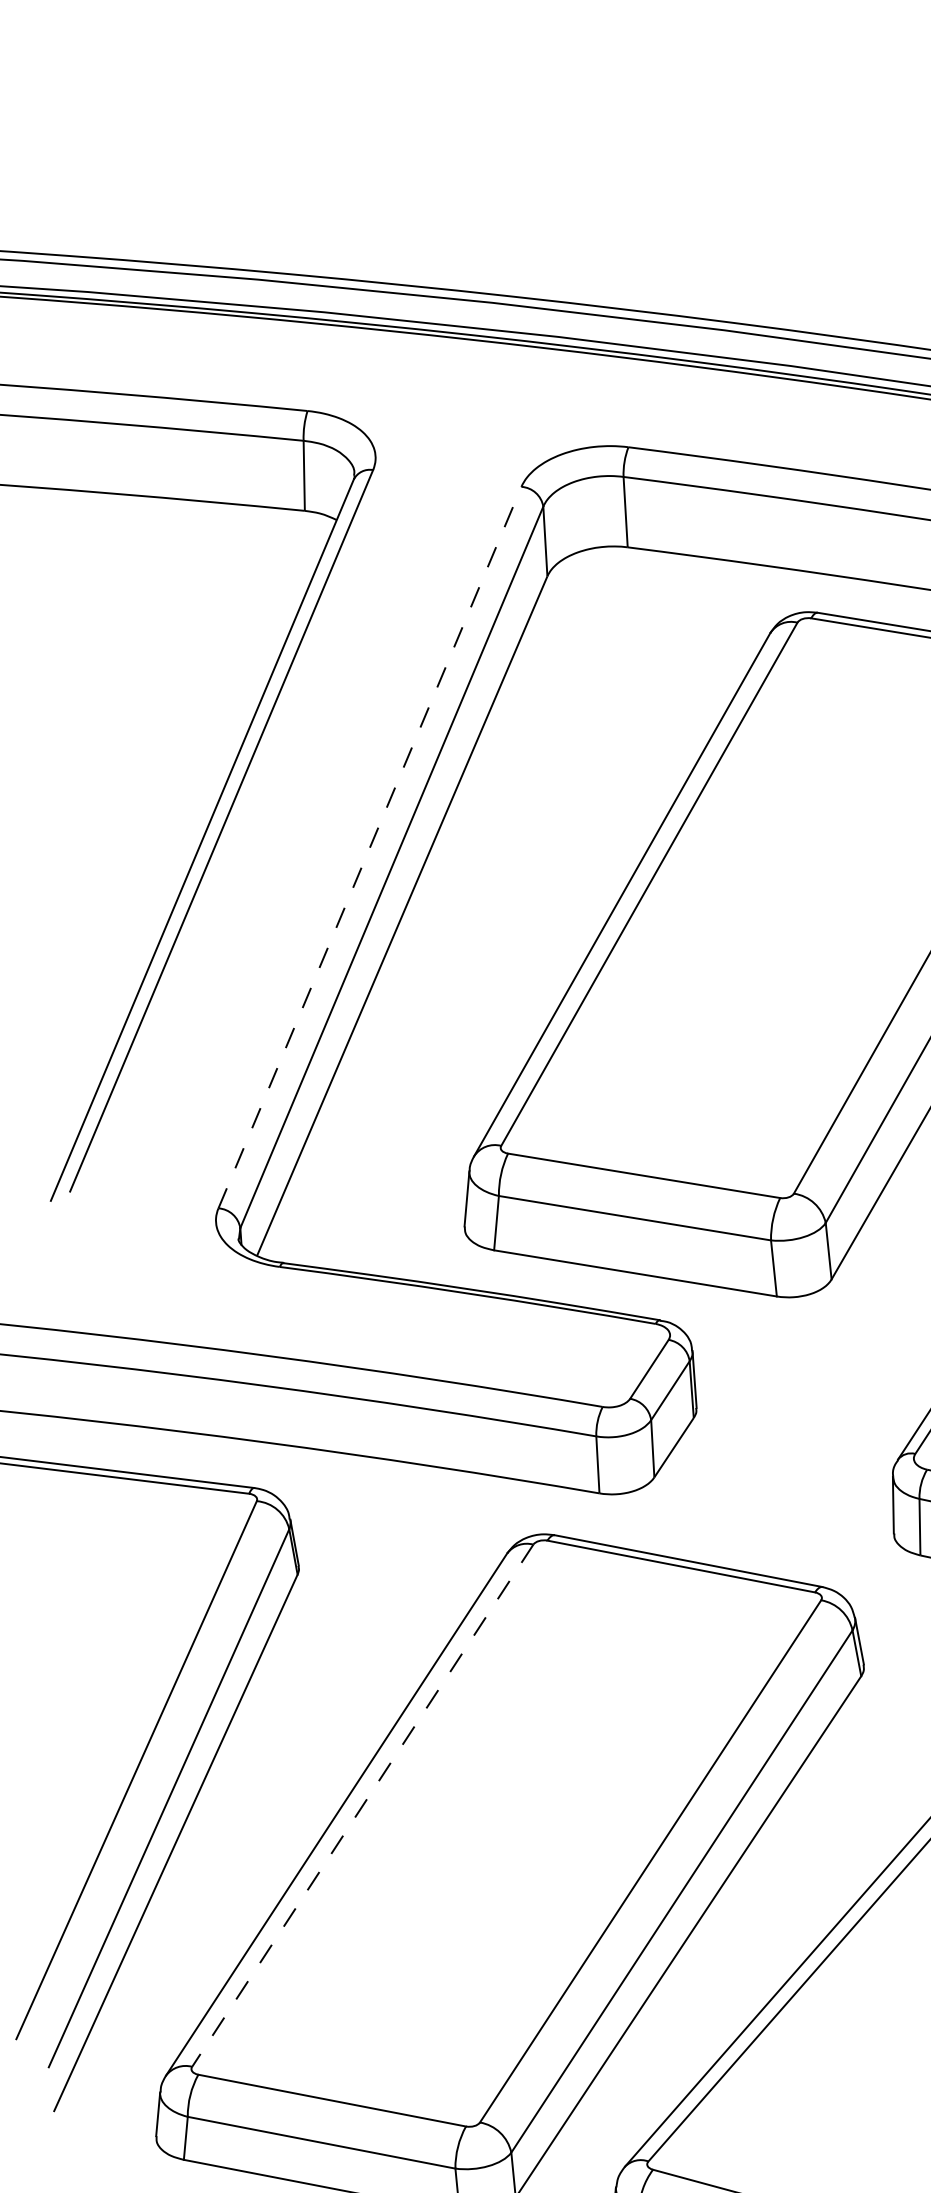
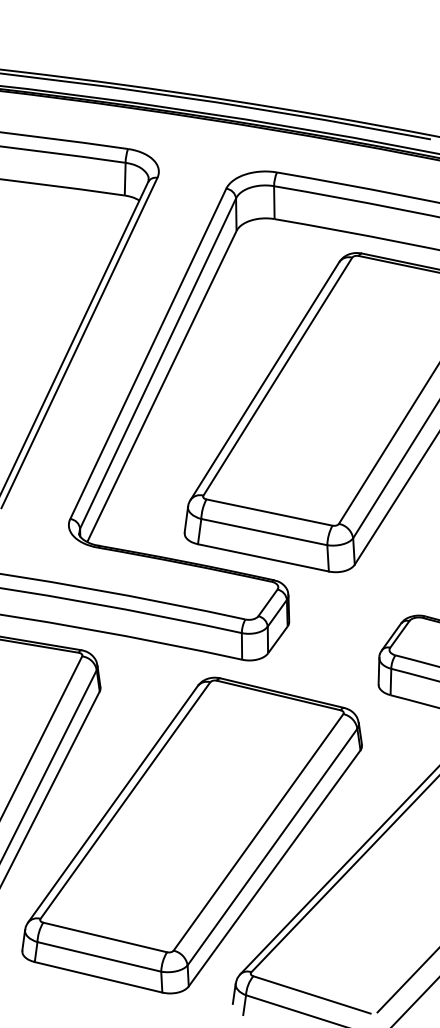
line: (370, 846) -> (148, 353), dashed -> solid
line: (362, 1805) -> (125, 800), dashed -> solid

